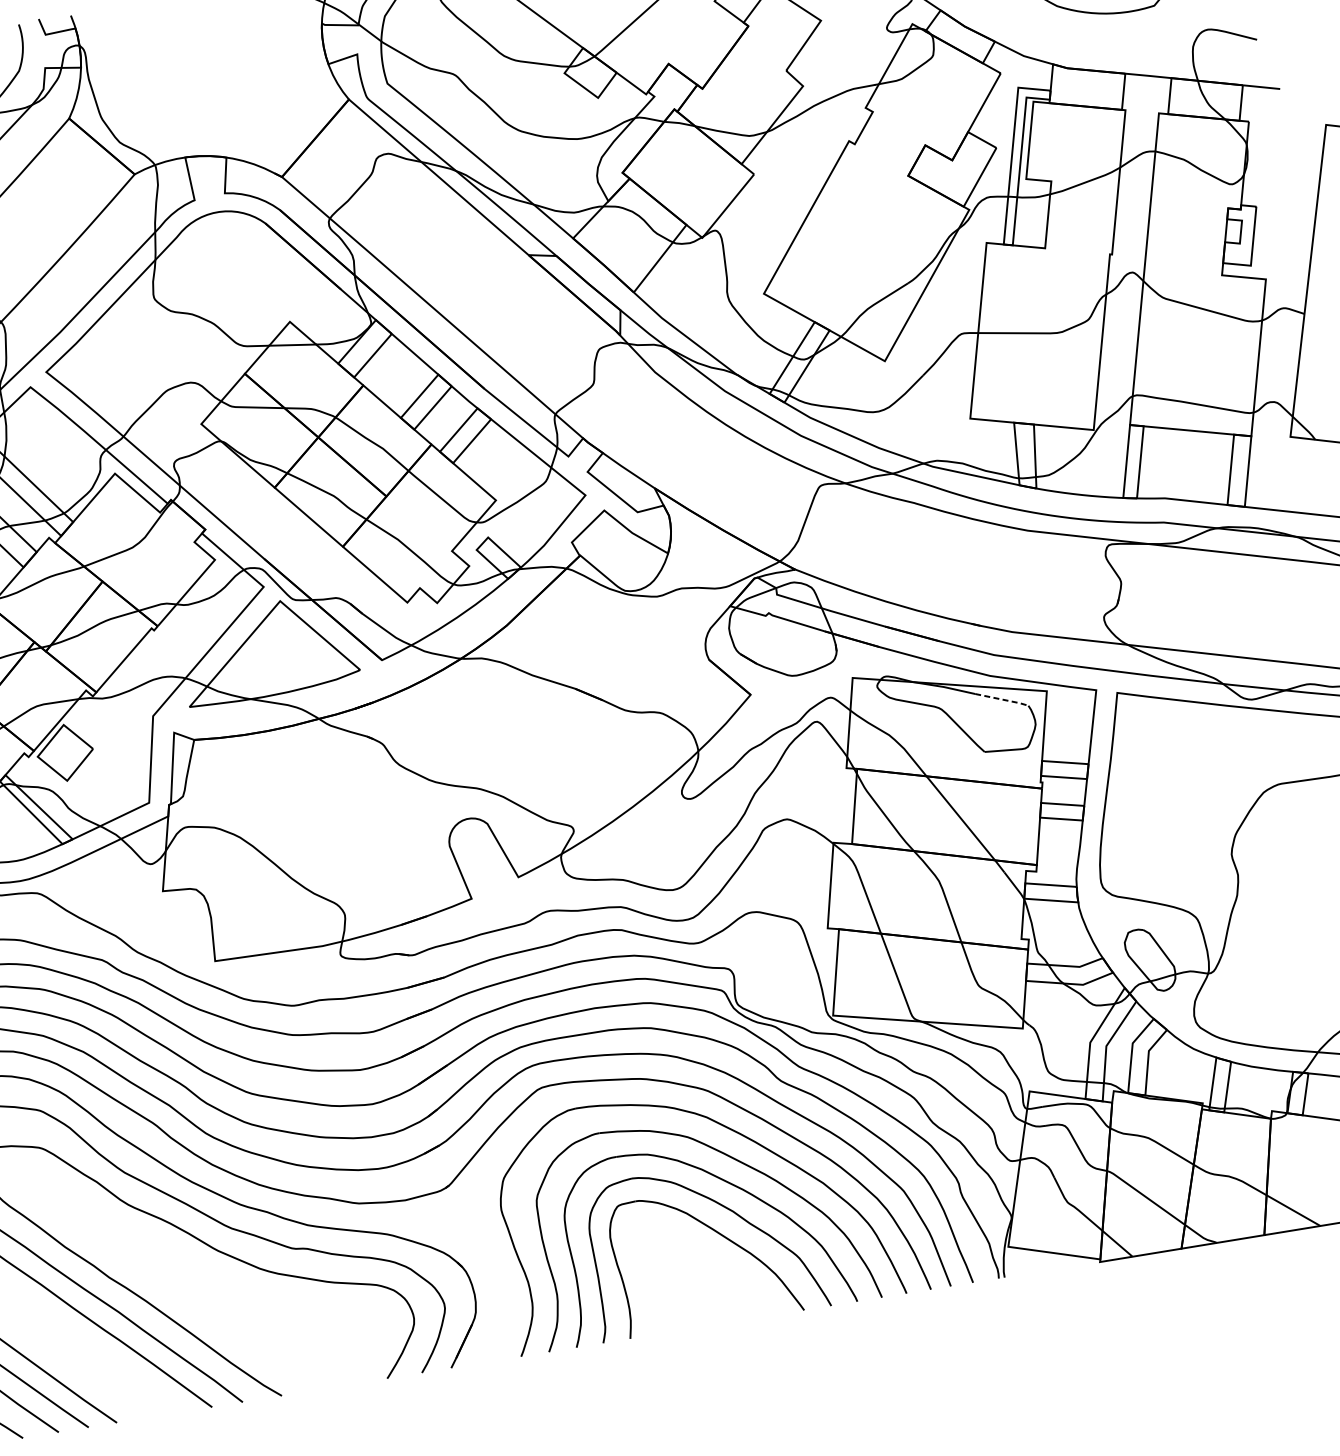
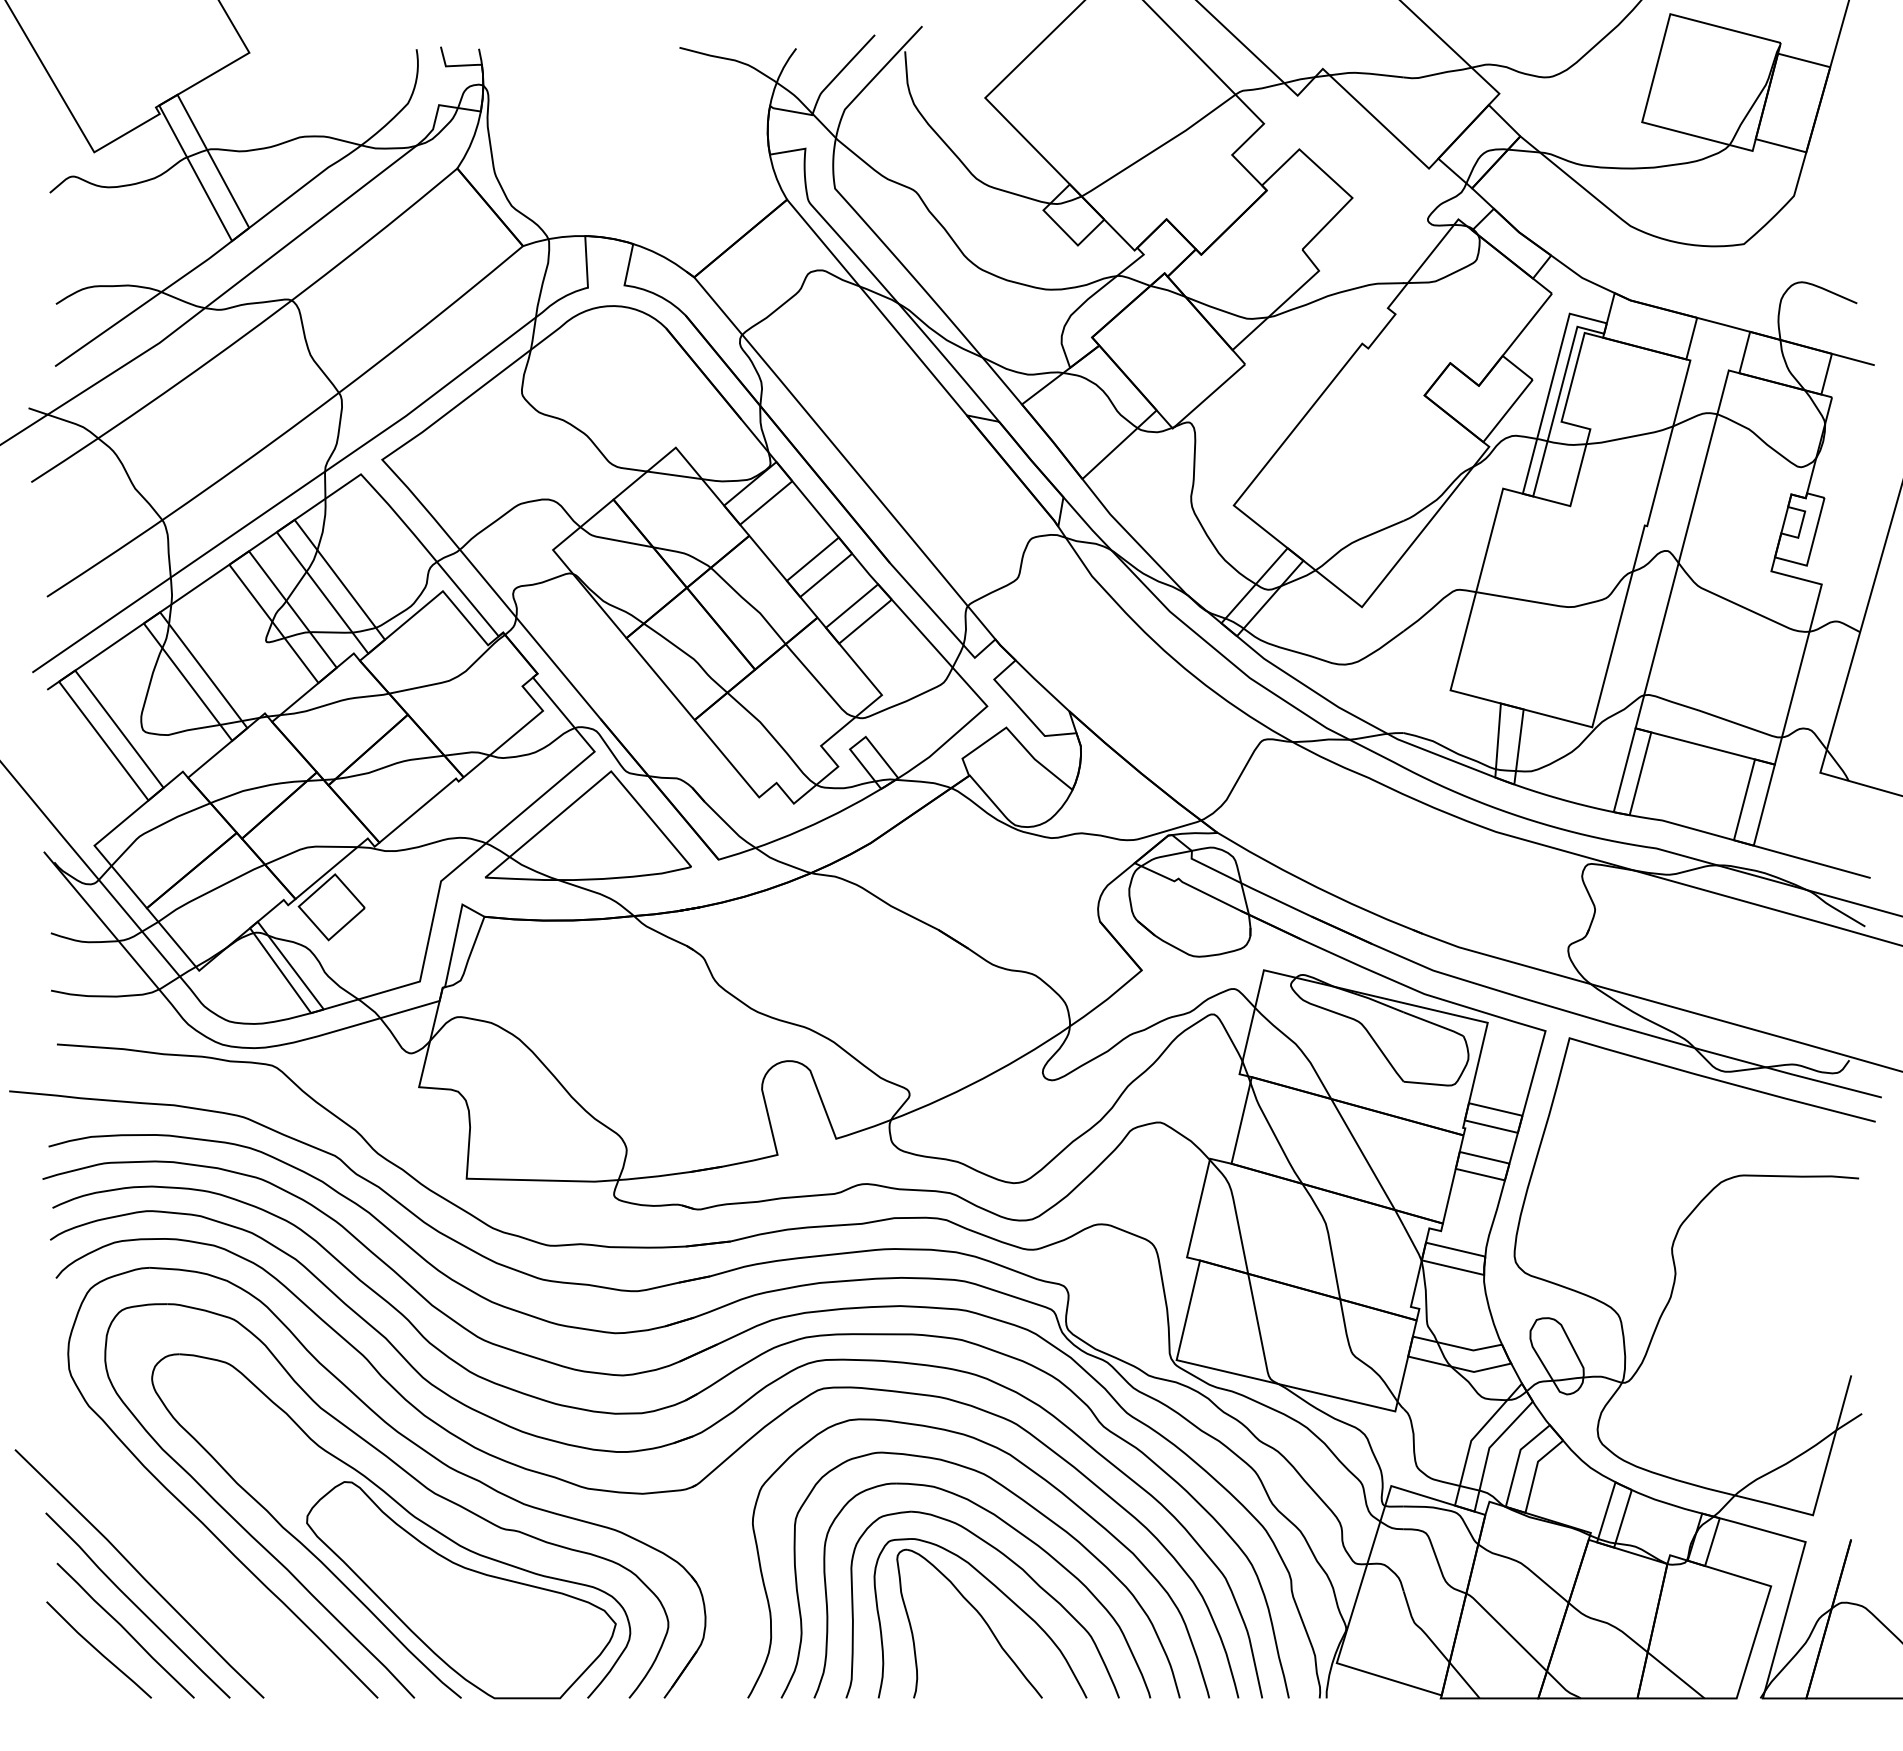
line: (1002, 699) -> (1434, 1024), dashed -> solid
part: (702, 1255) -> (978, 1614), added
part: (267, 1305) -> (461, 1590), added

